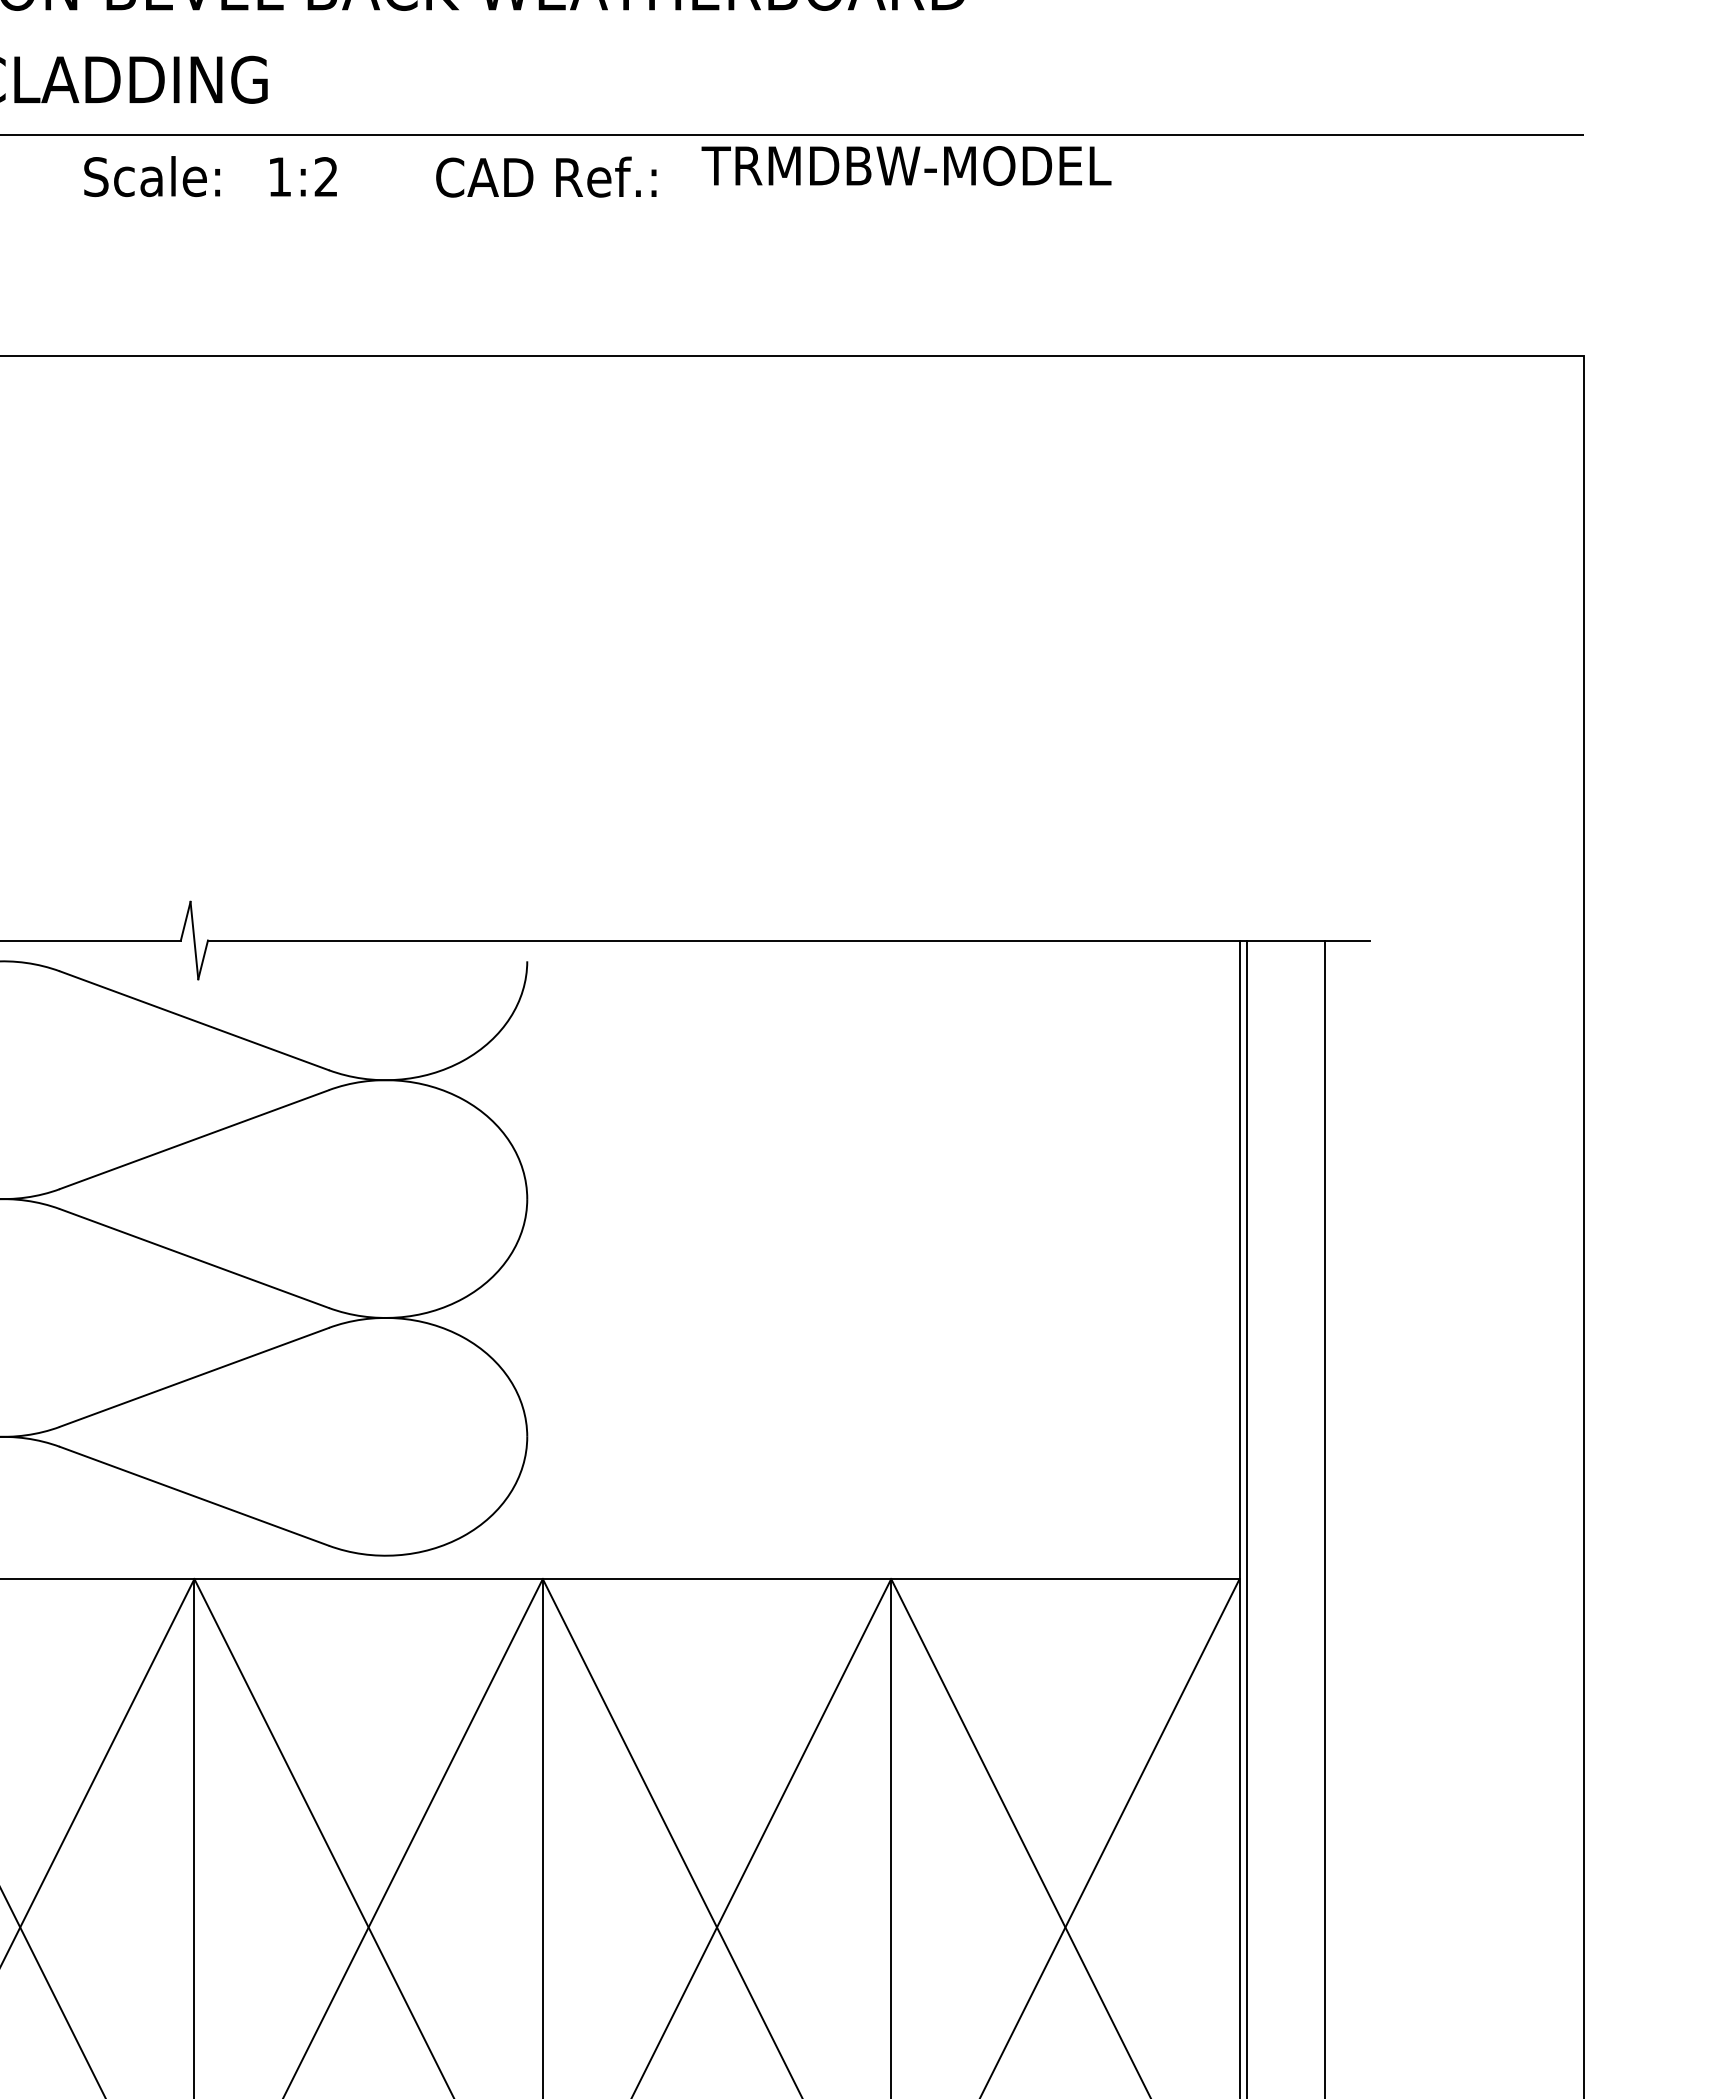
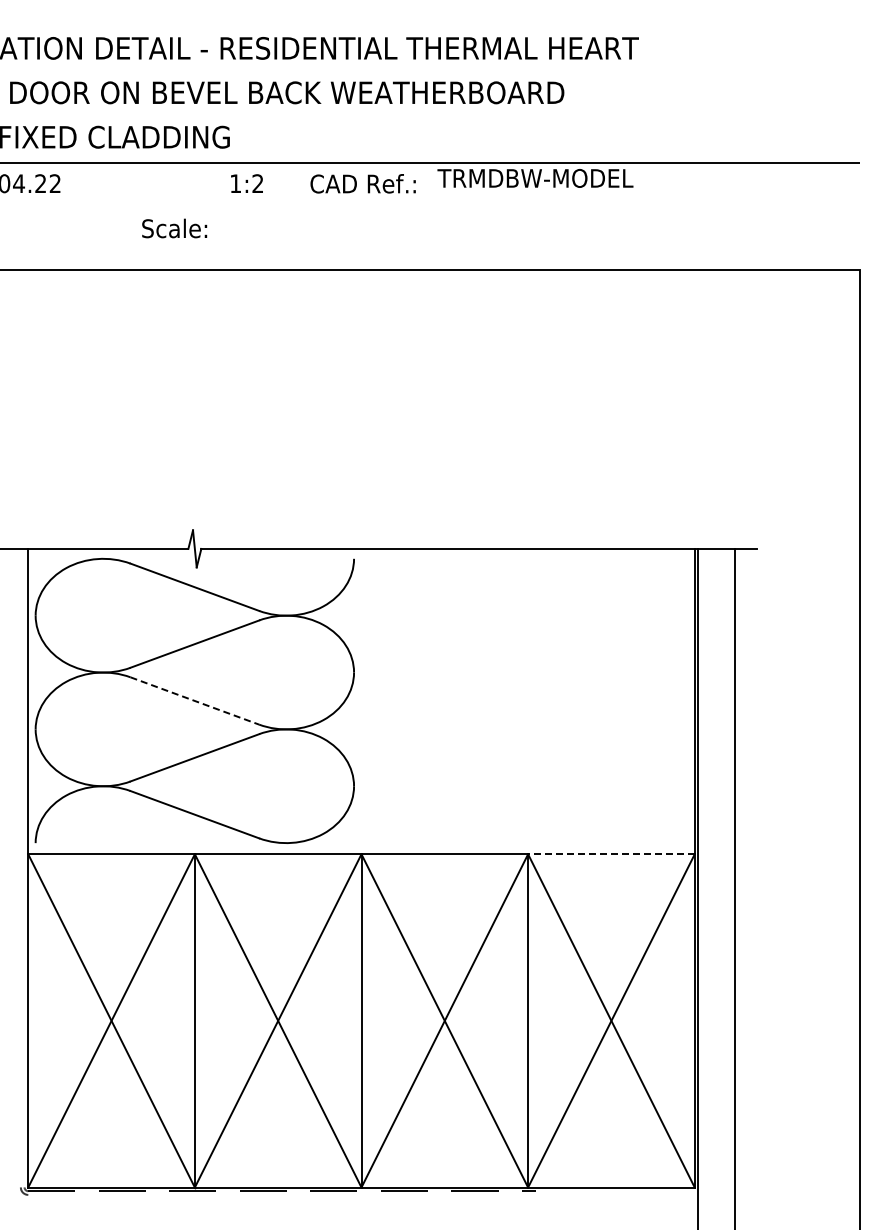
text: (151, 176) -> (174, 228), moved
line: (193, 1257) -> (194, 700), solid -> dashed
line: (1063, 1579) -> (610, 854), solid -> dashed

